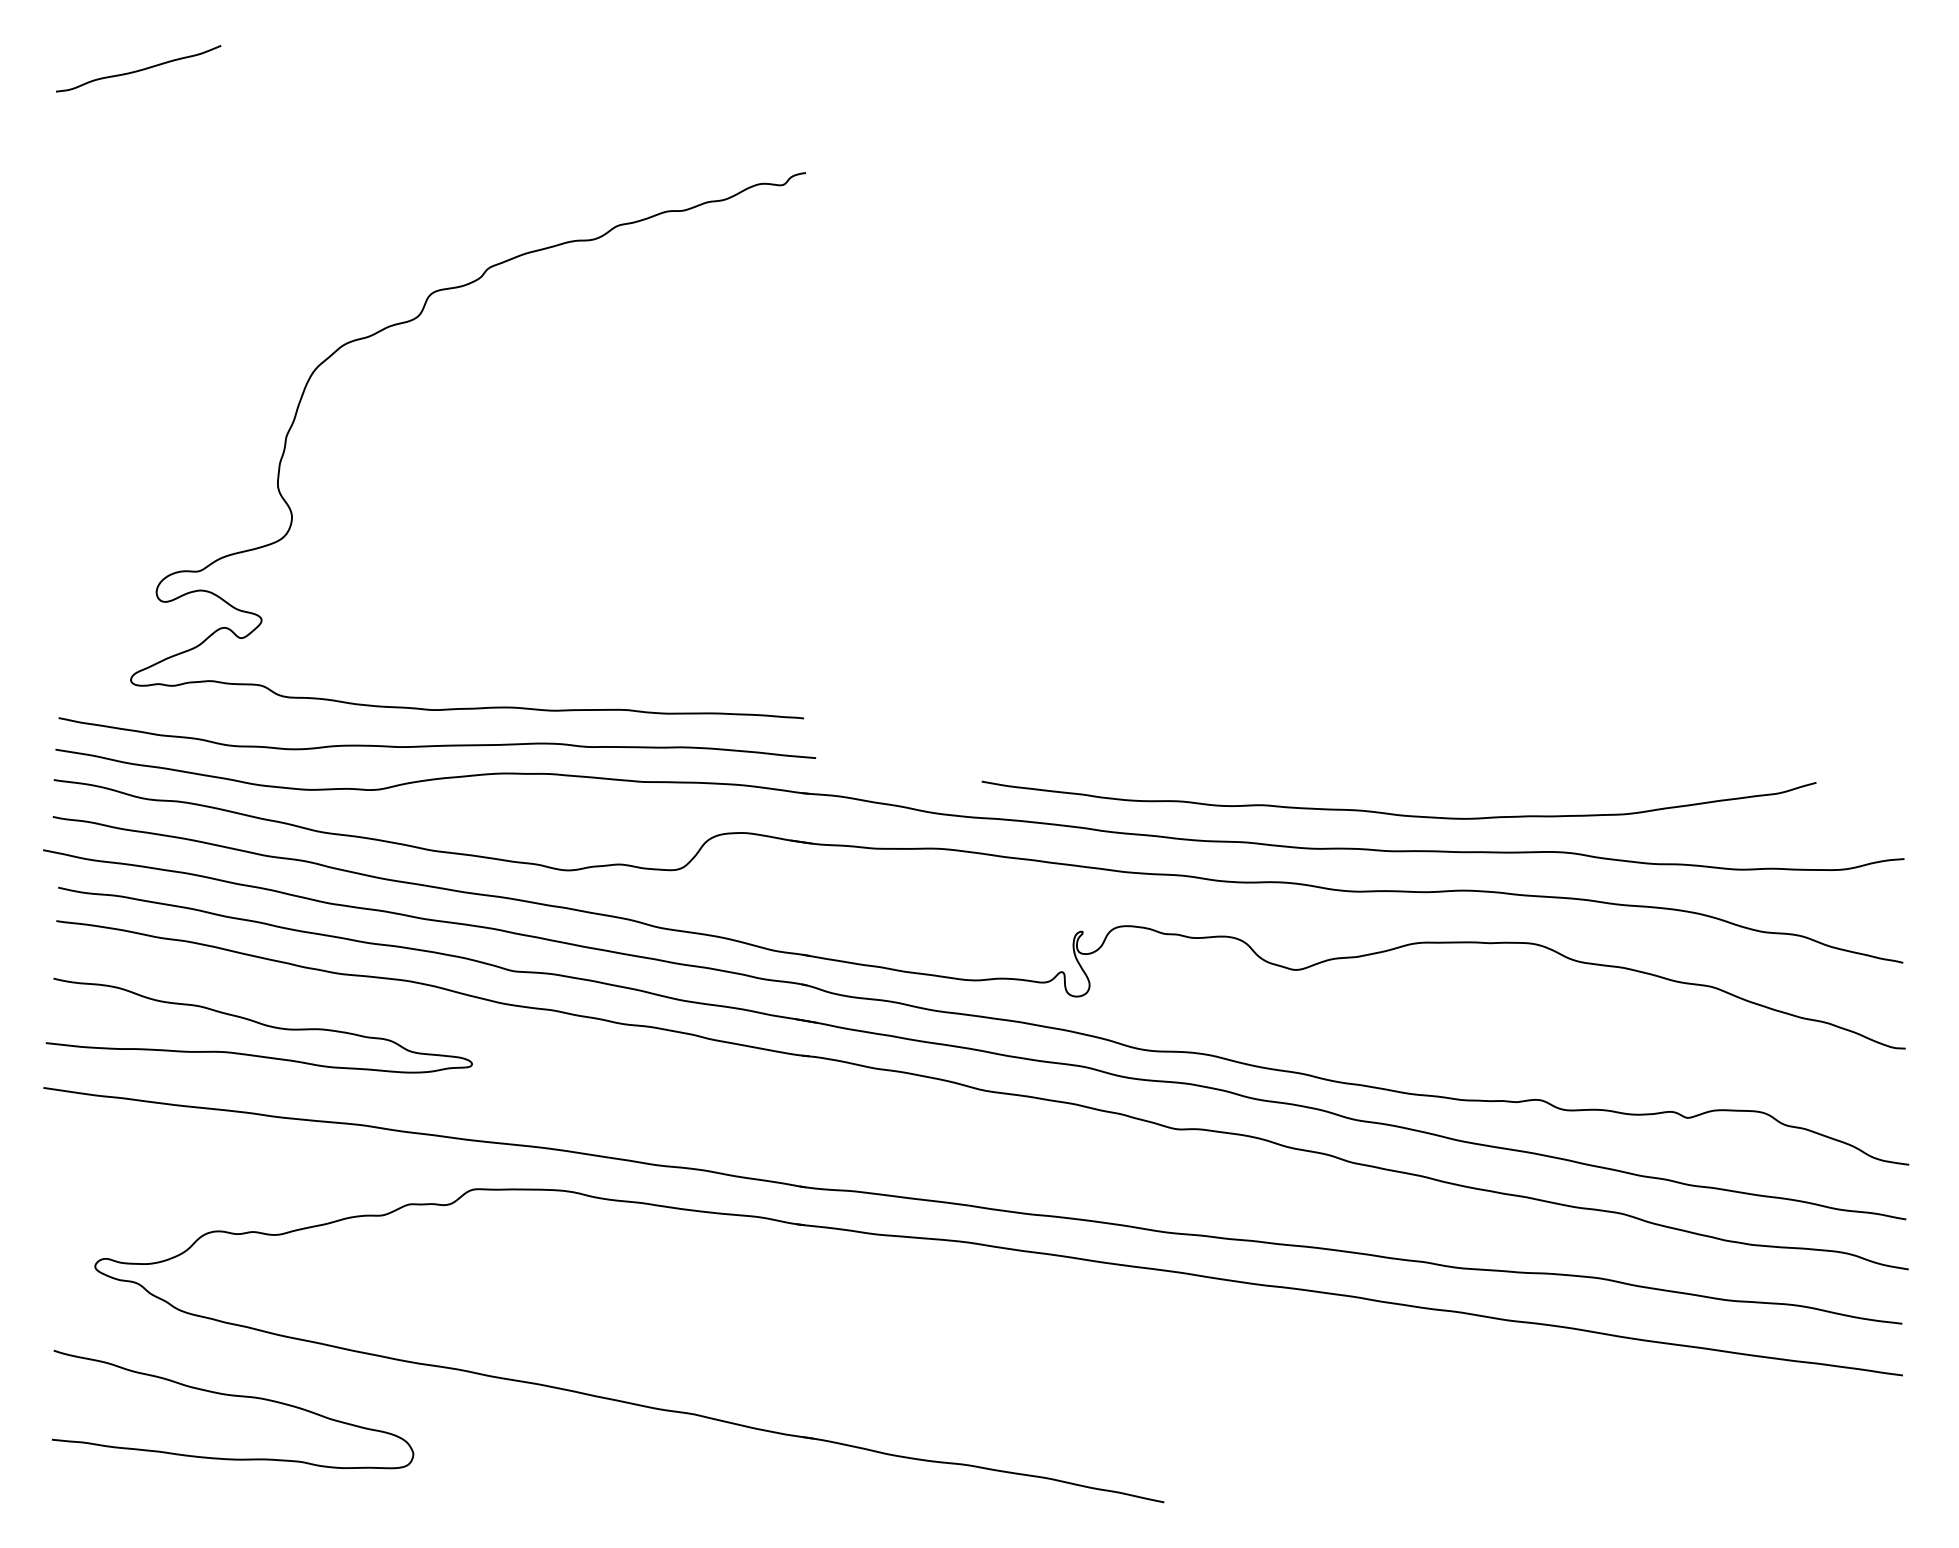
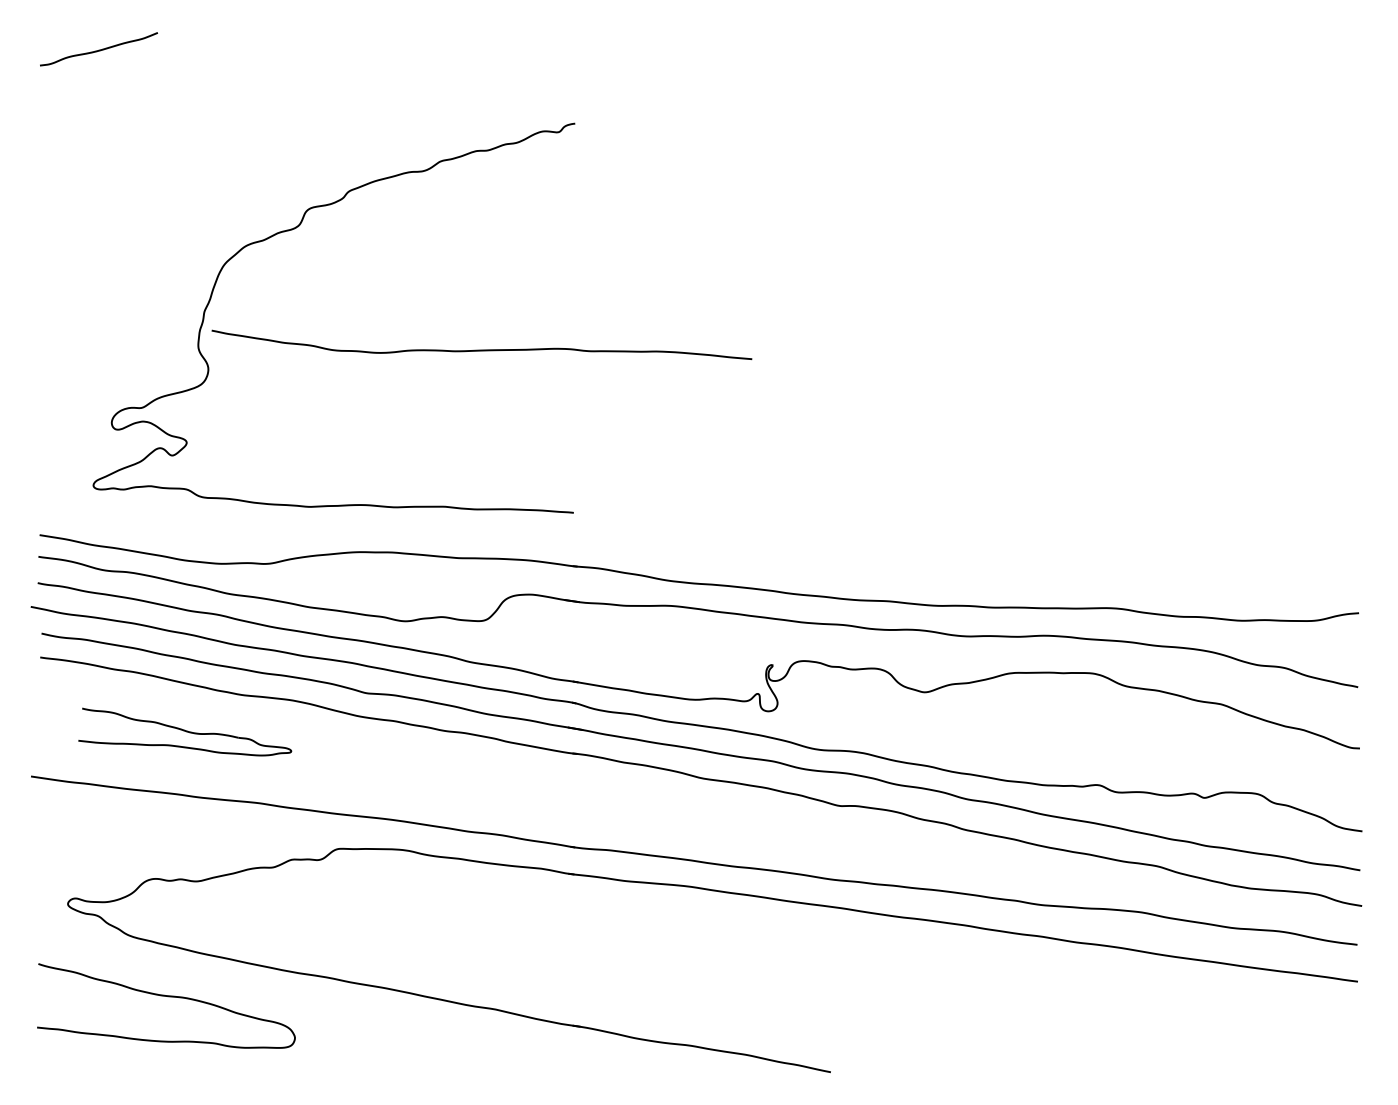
curve: (437, 745) -> (482, 350), moved
curve: (1395, 813) -> (995, 580), removed
part: (258, 1025) -> (184, 731), size x0.7

